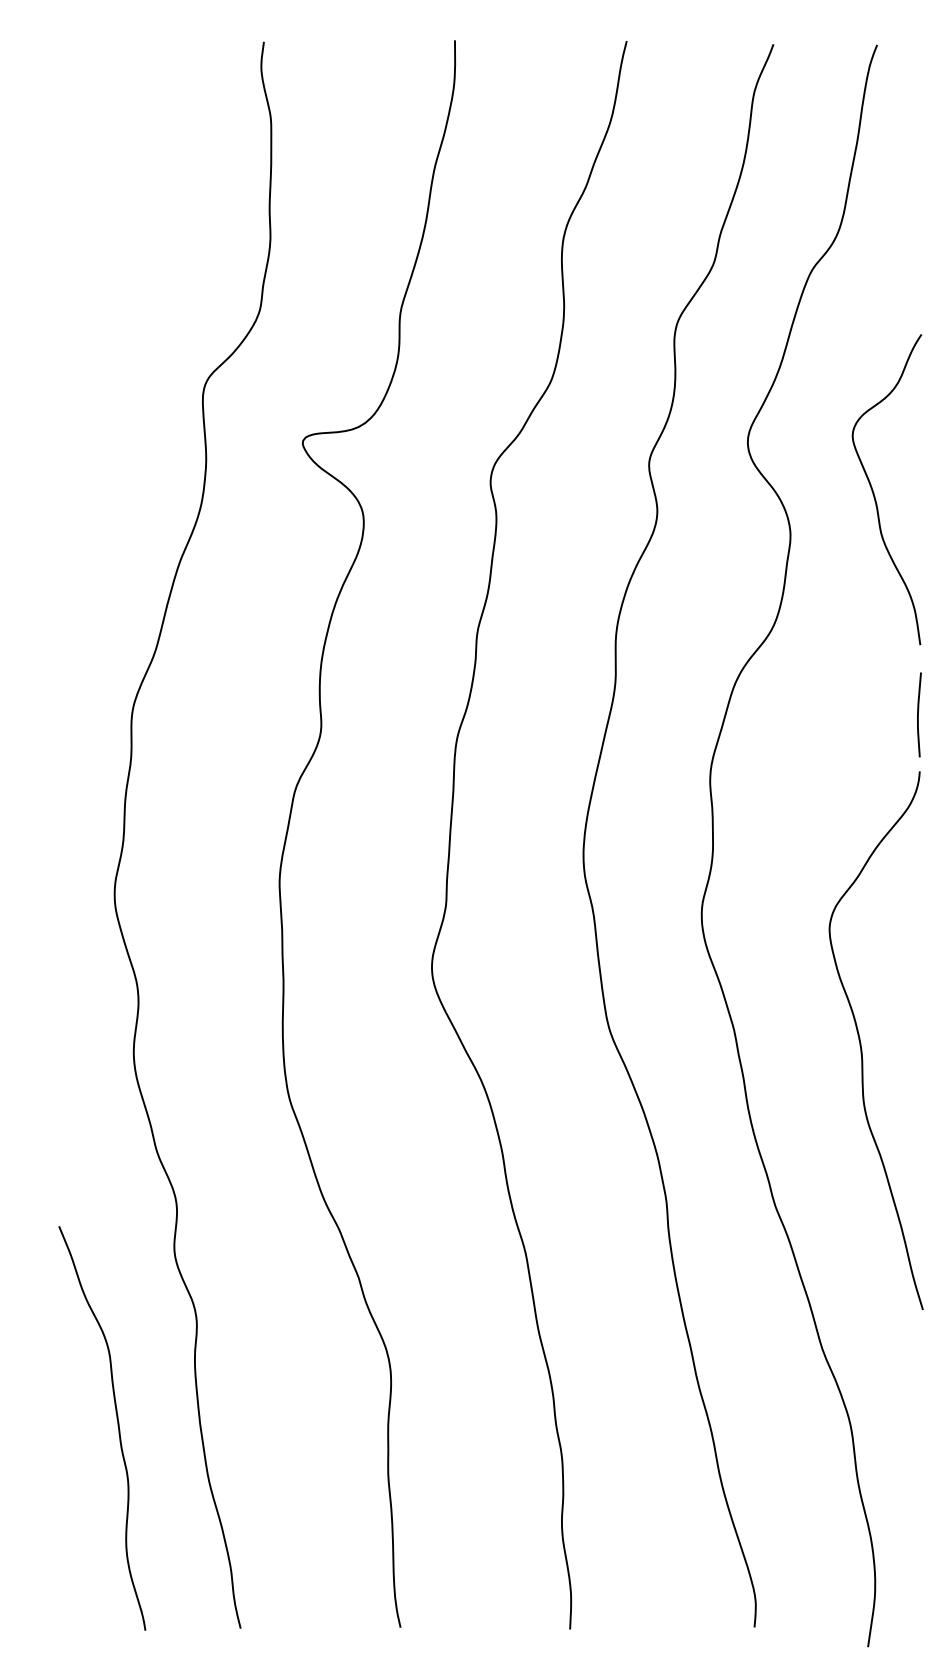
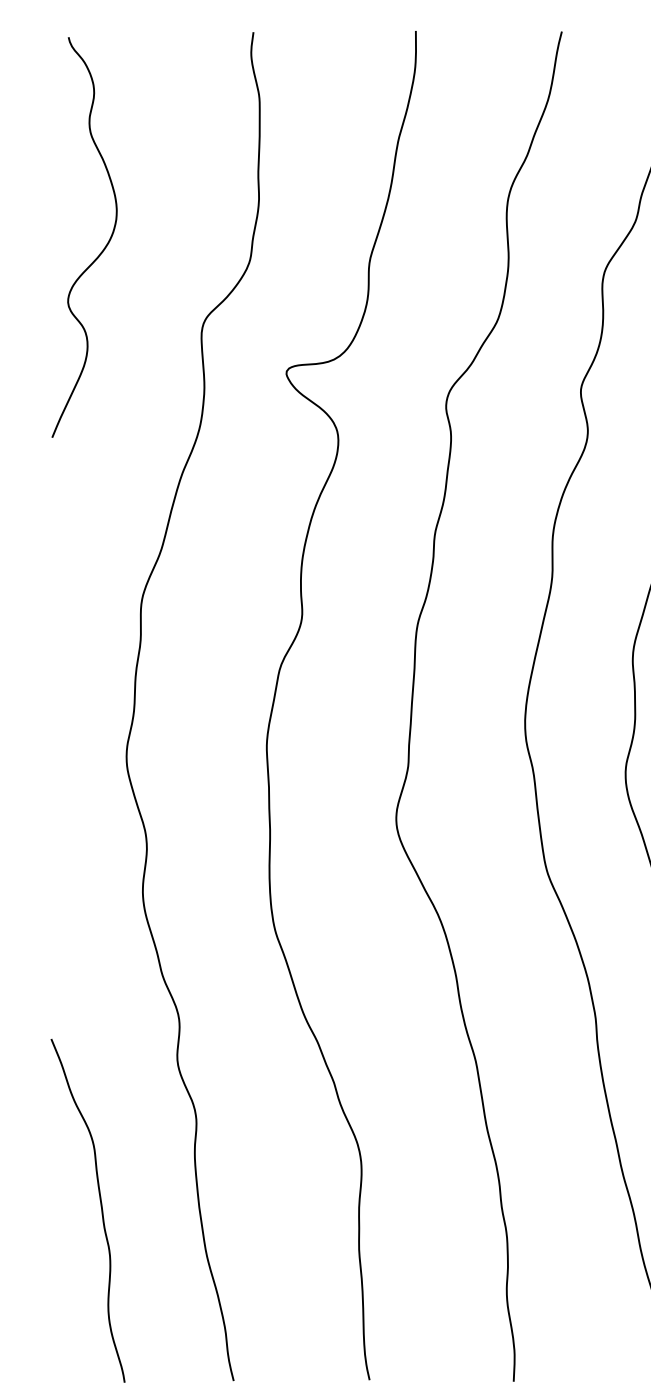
curve: (84, 300) -> (100, 252), added
curve: (117, 1426) -> (100, 1209), moved

